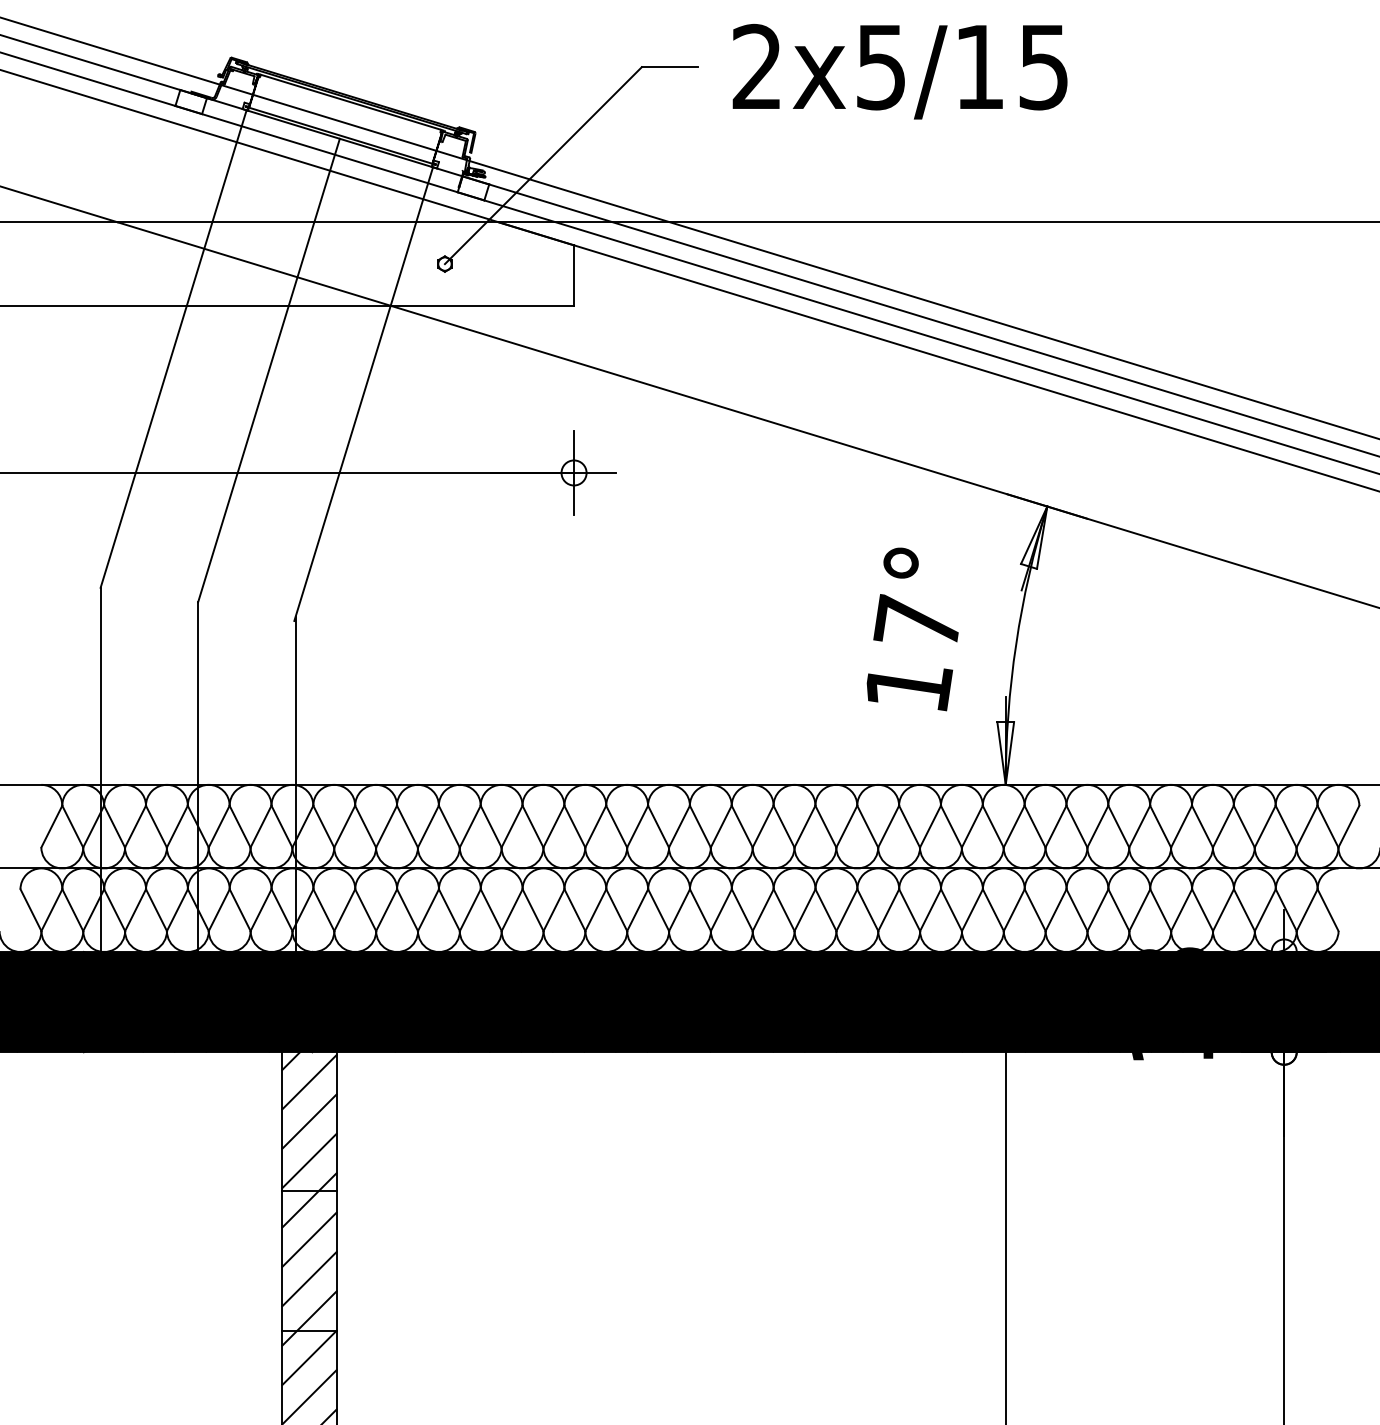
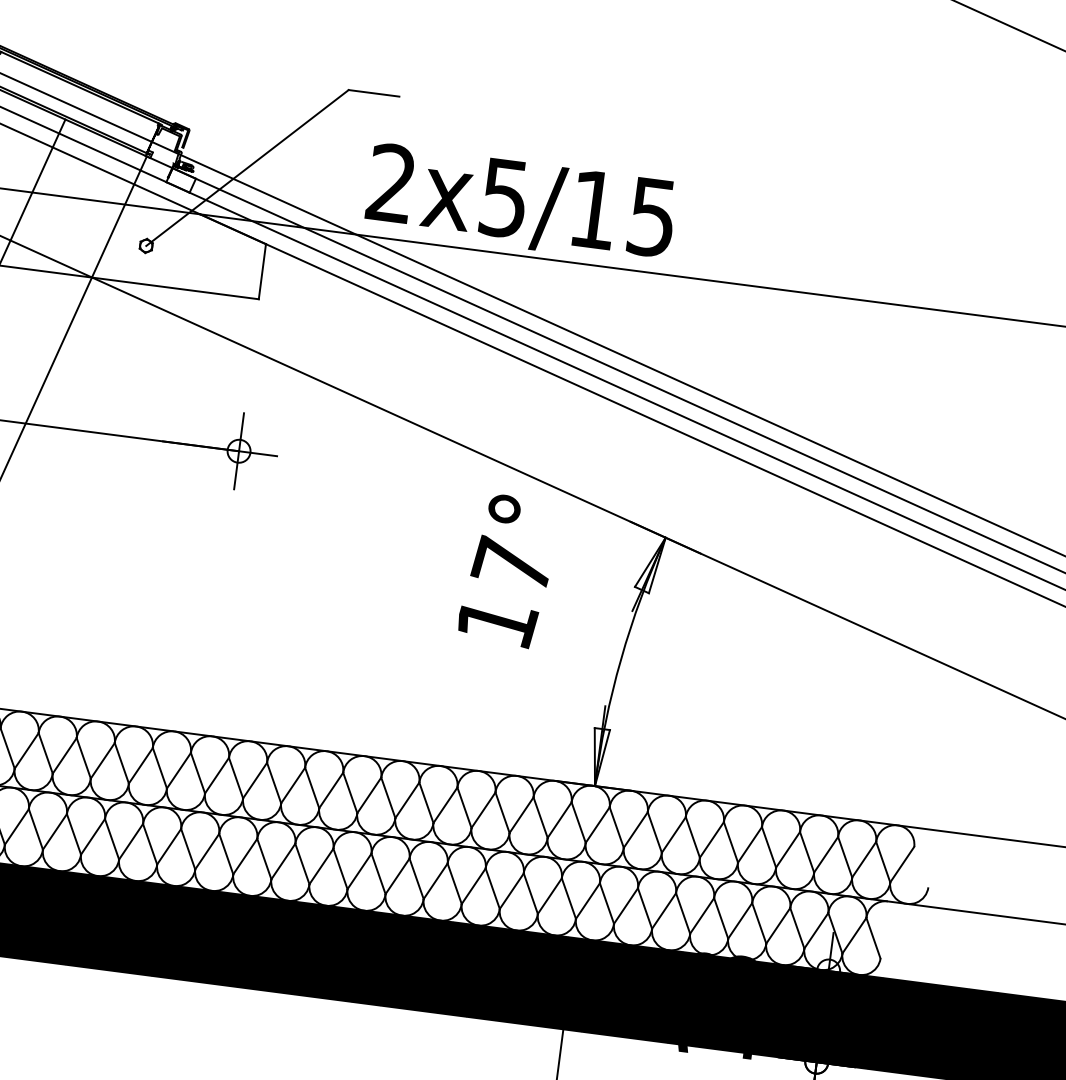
text: (899, 71) -> (520, 204), moved
text: (912, 629) -> (507, 570), moved

